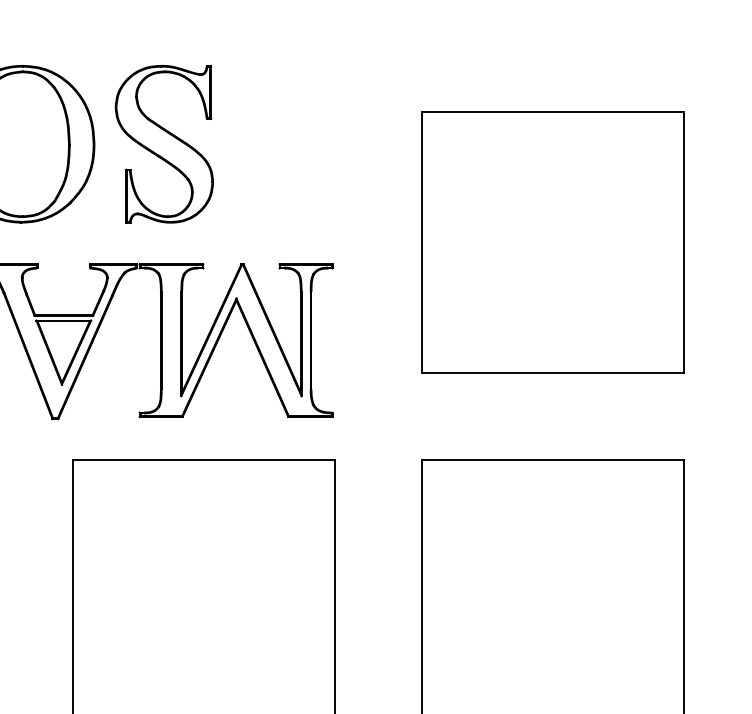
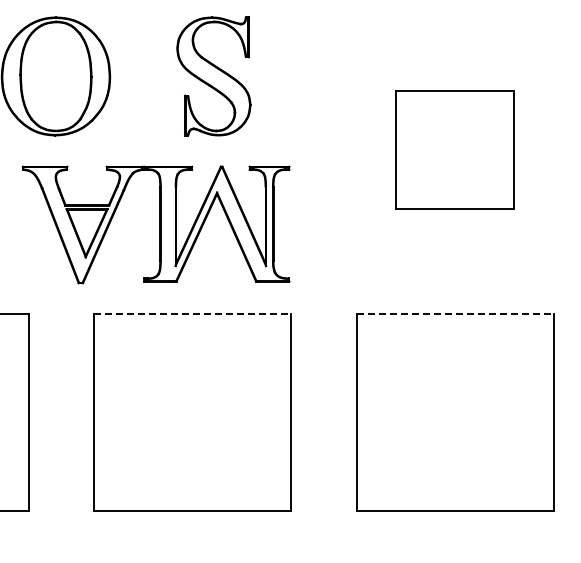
part: (163, 144) -> (213, 76), moved
part: (553, 242) -> (455, 150), size x0.6
line: (205, 460) -> (193, 314), solid -> dashed
line: (553, 460) -> (455, 314), solid -> dashed

